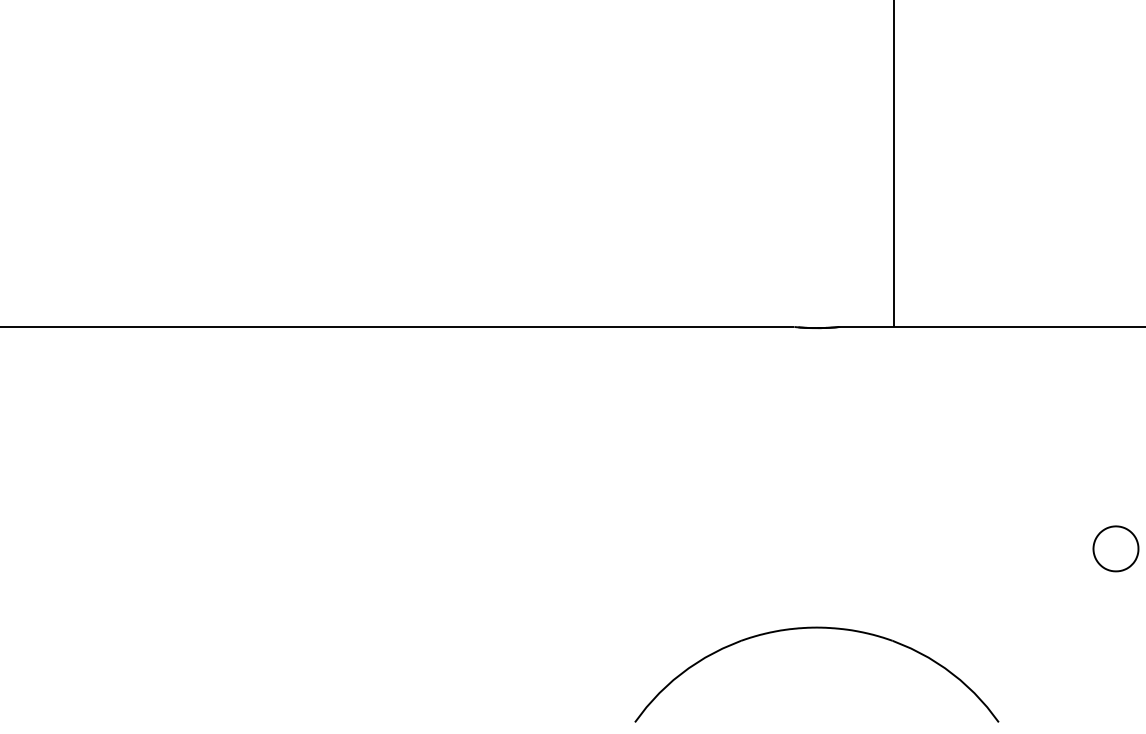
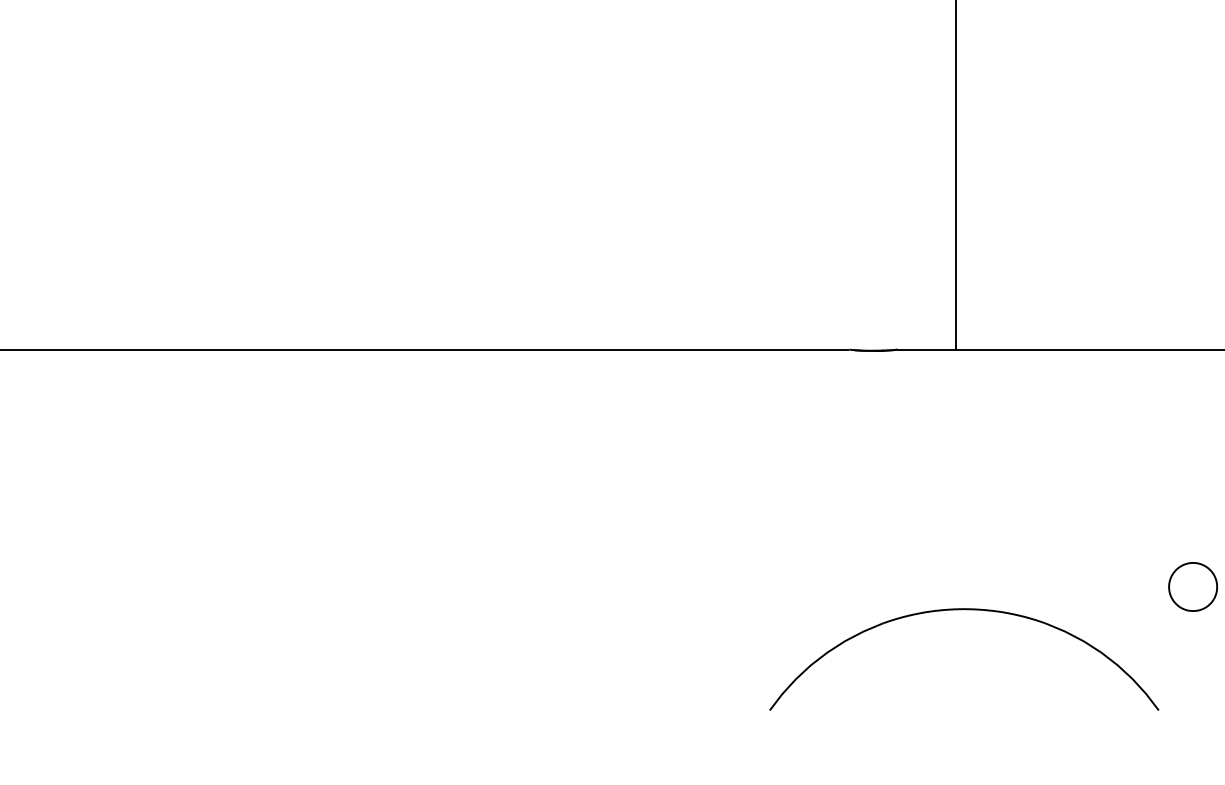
part: (818, 628) -> (965, 610), moved

